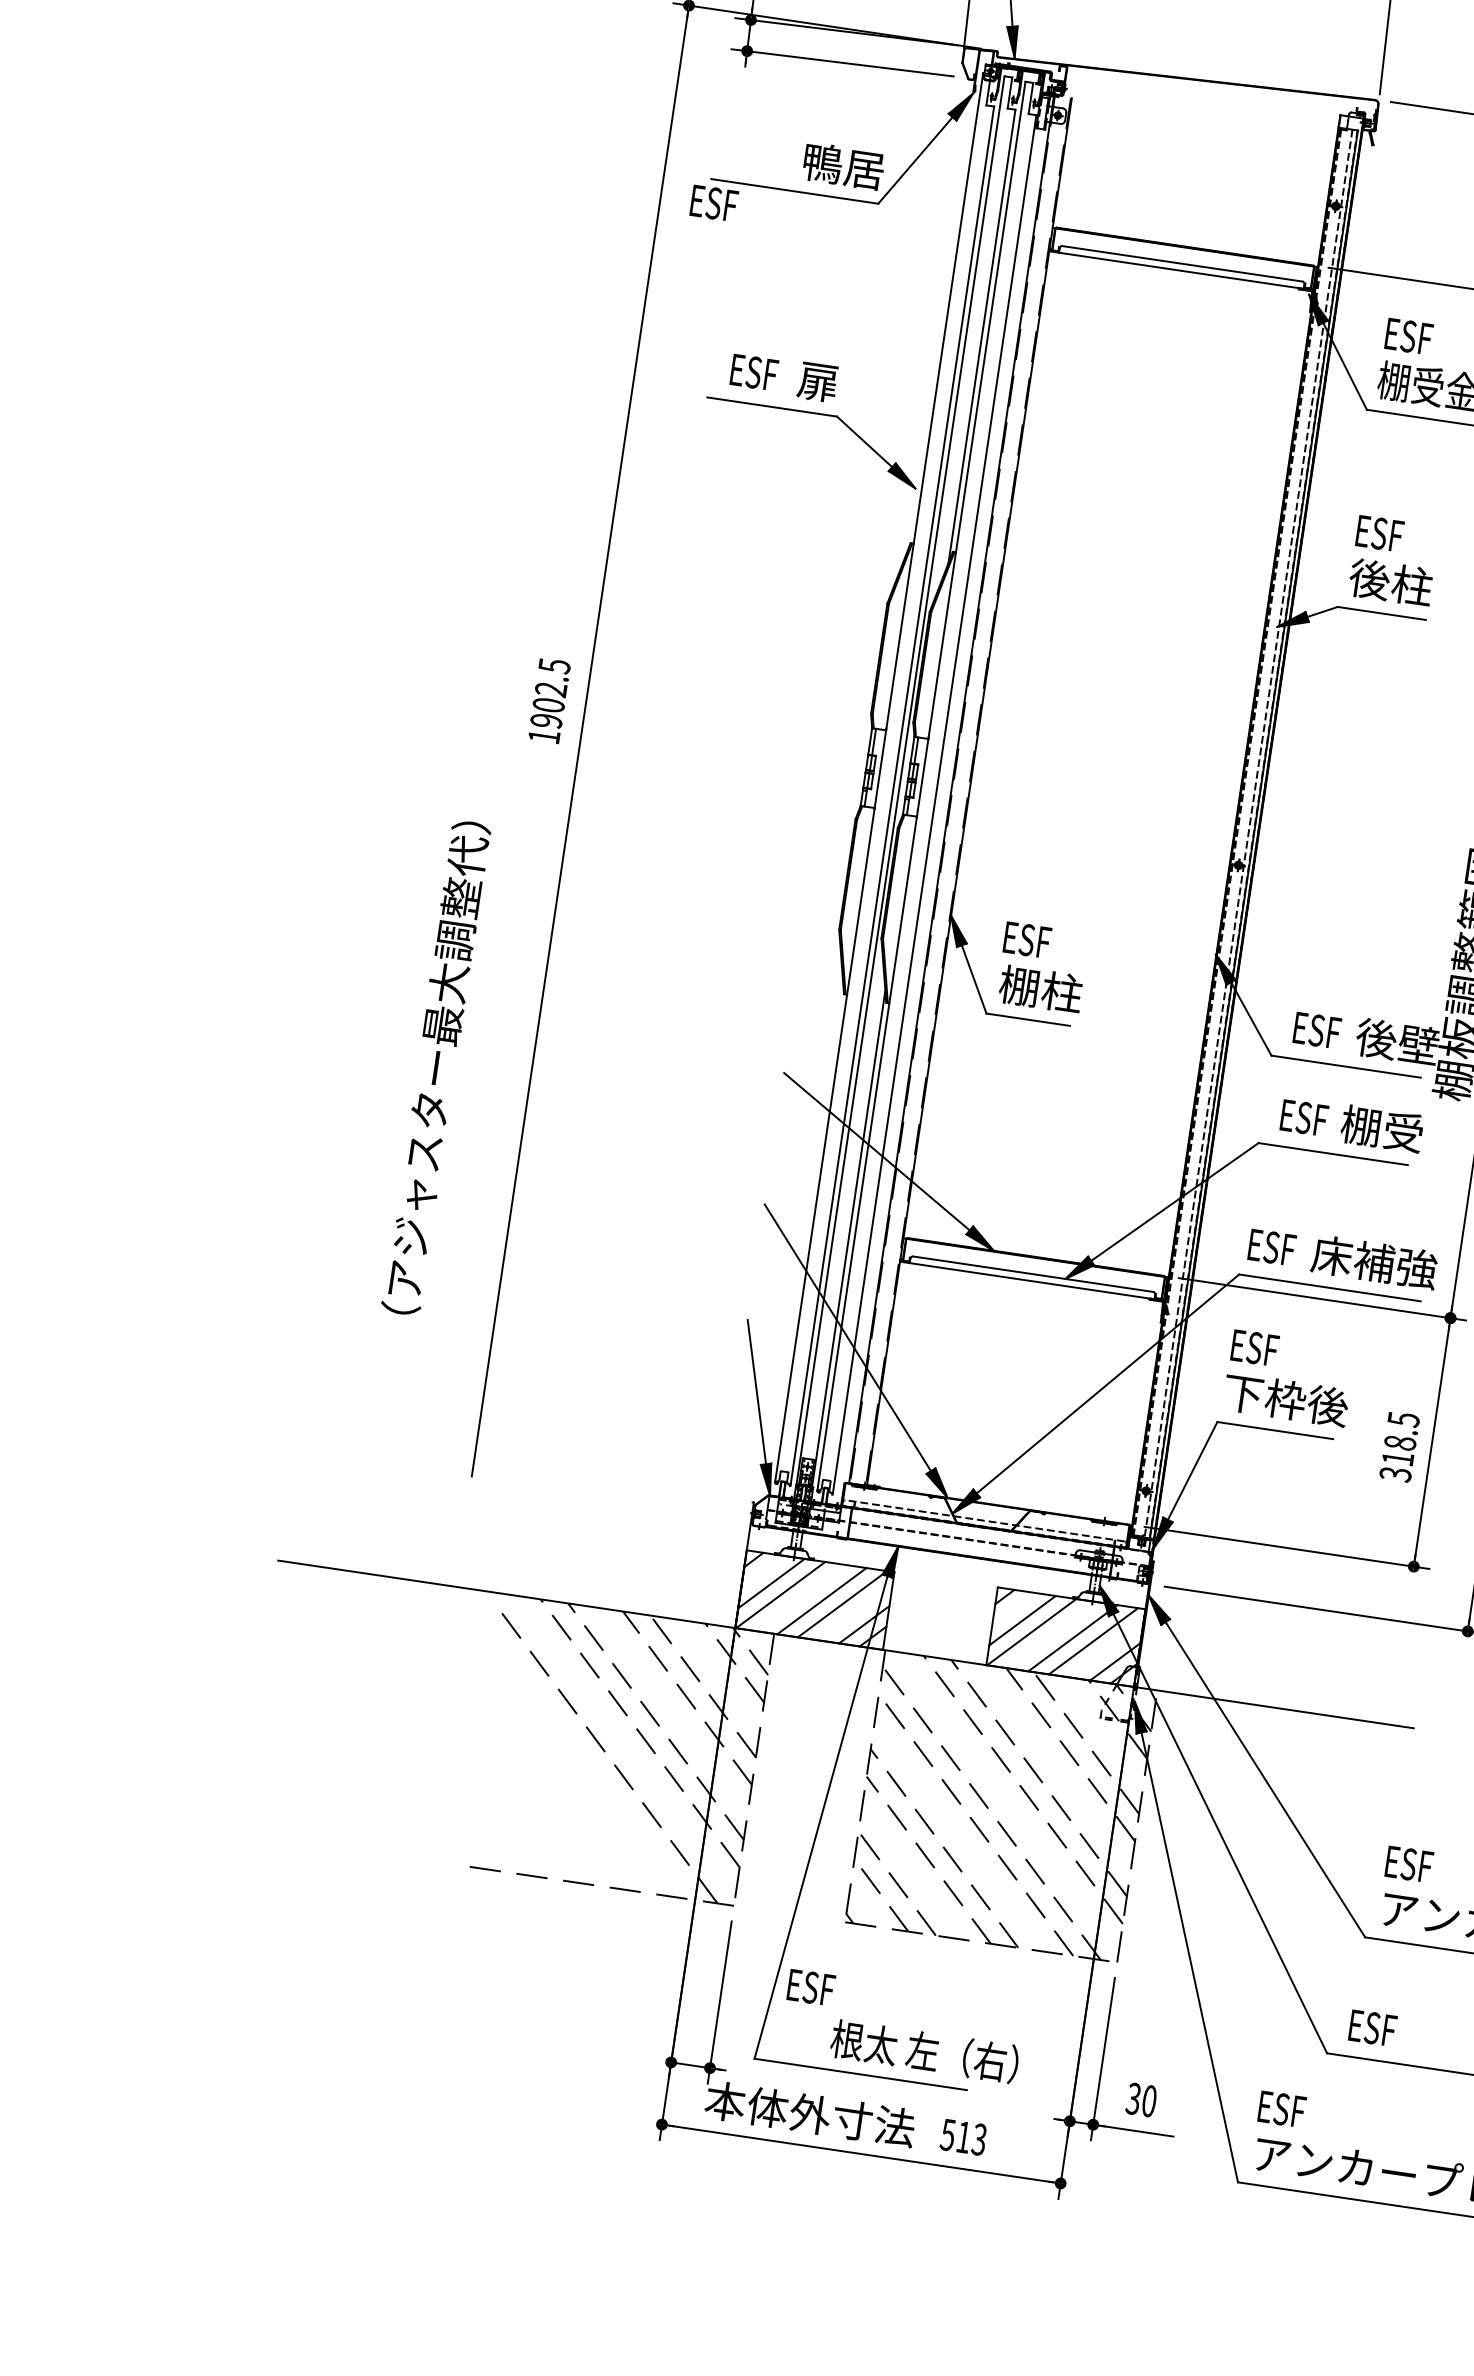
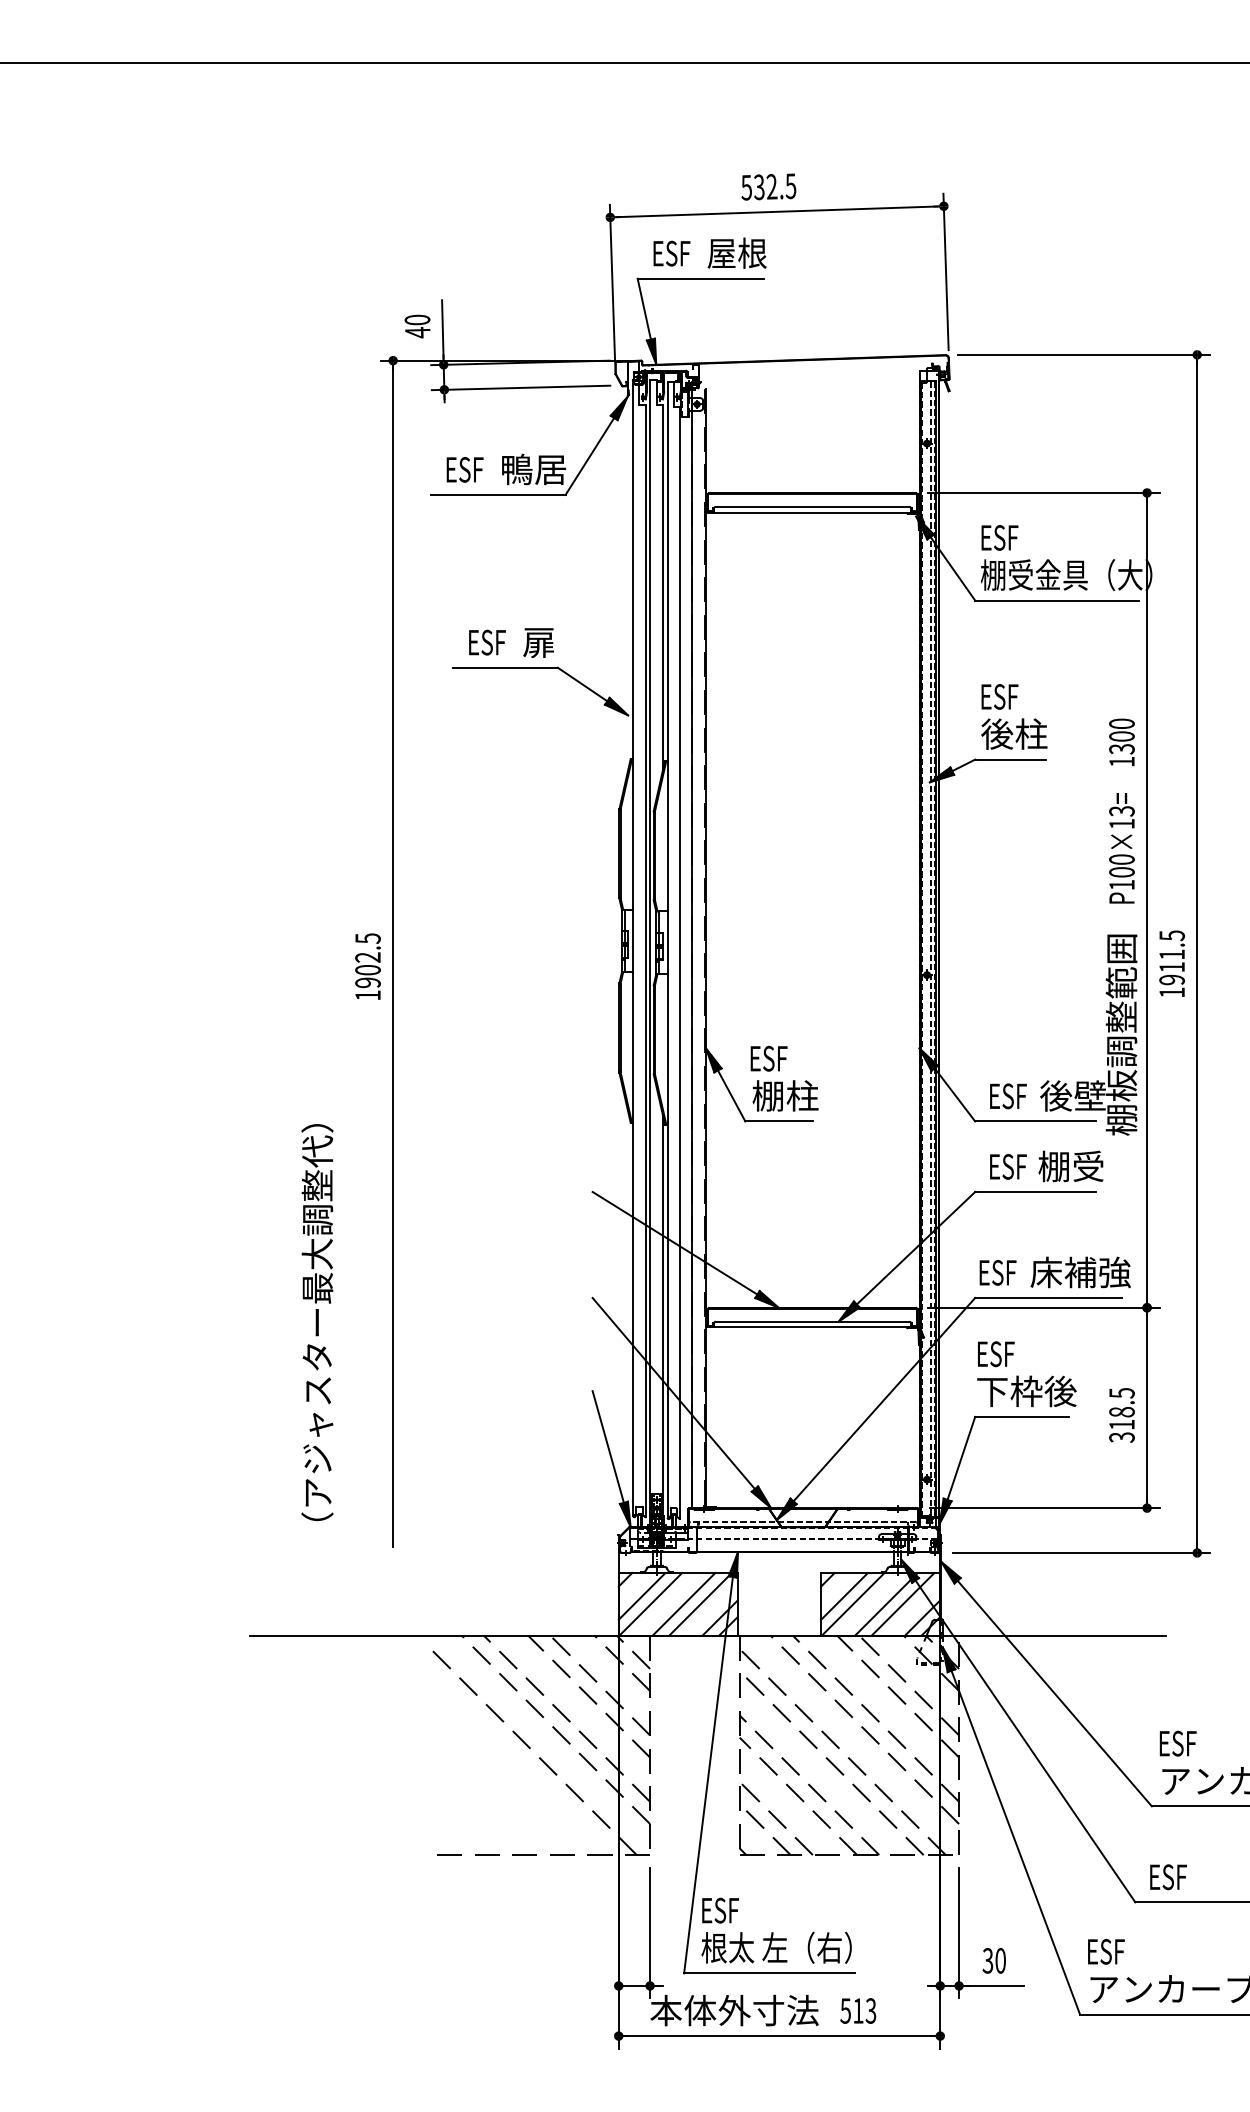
text: (713, 202) -> (464, 469), moved
text: (548, 700) -> (367, 966), moved
text: (436, 1067) -> (317, 1322), moved
text: (924, 2051) -> (776, 1947), moved

